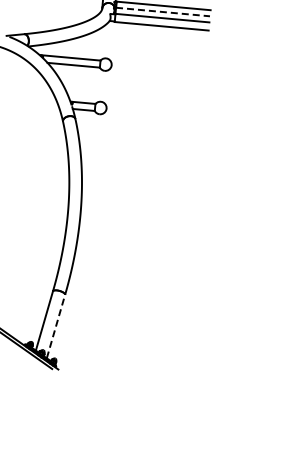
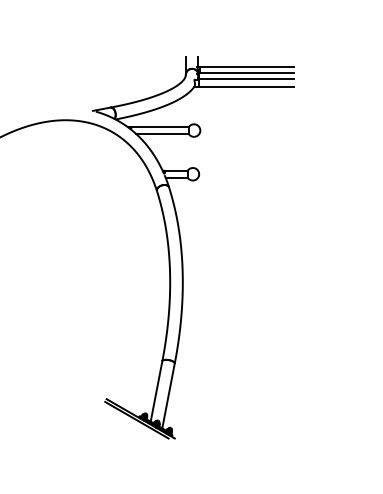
line: (163, 11) -> (247, 72), dashed -> solid
line: (55, 326) -> (168, 395), dashed -> solid

